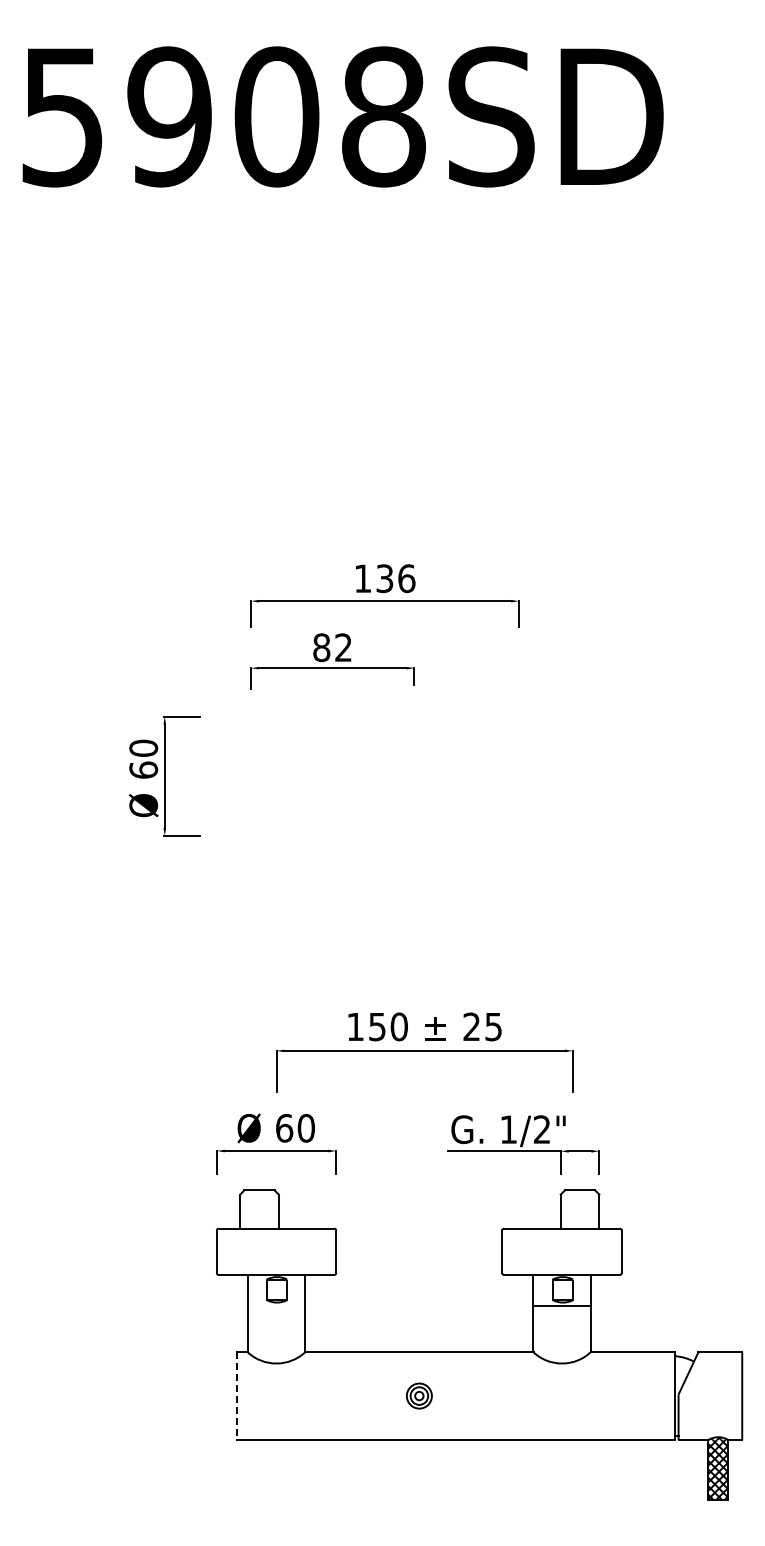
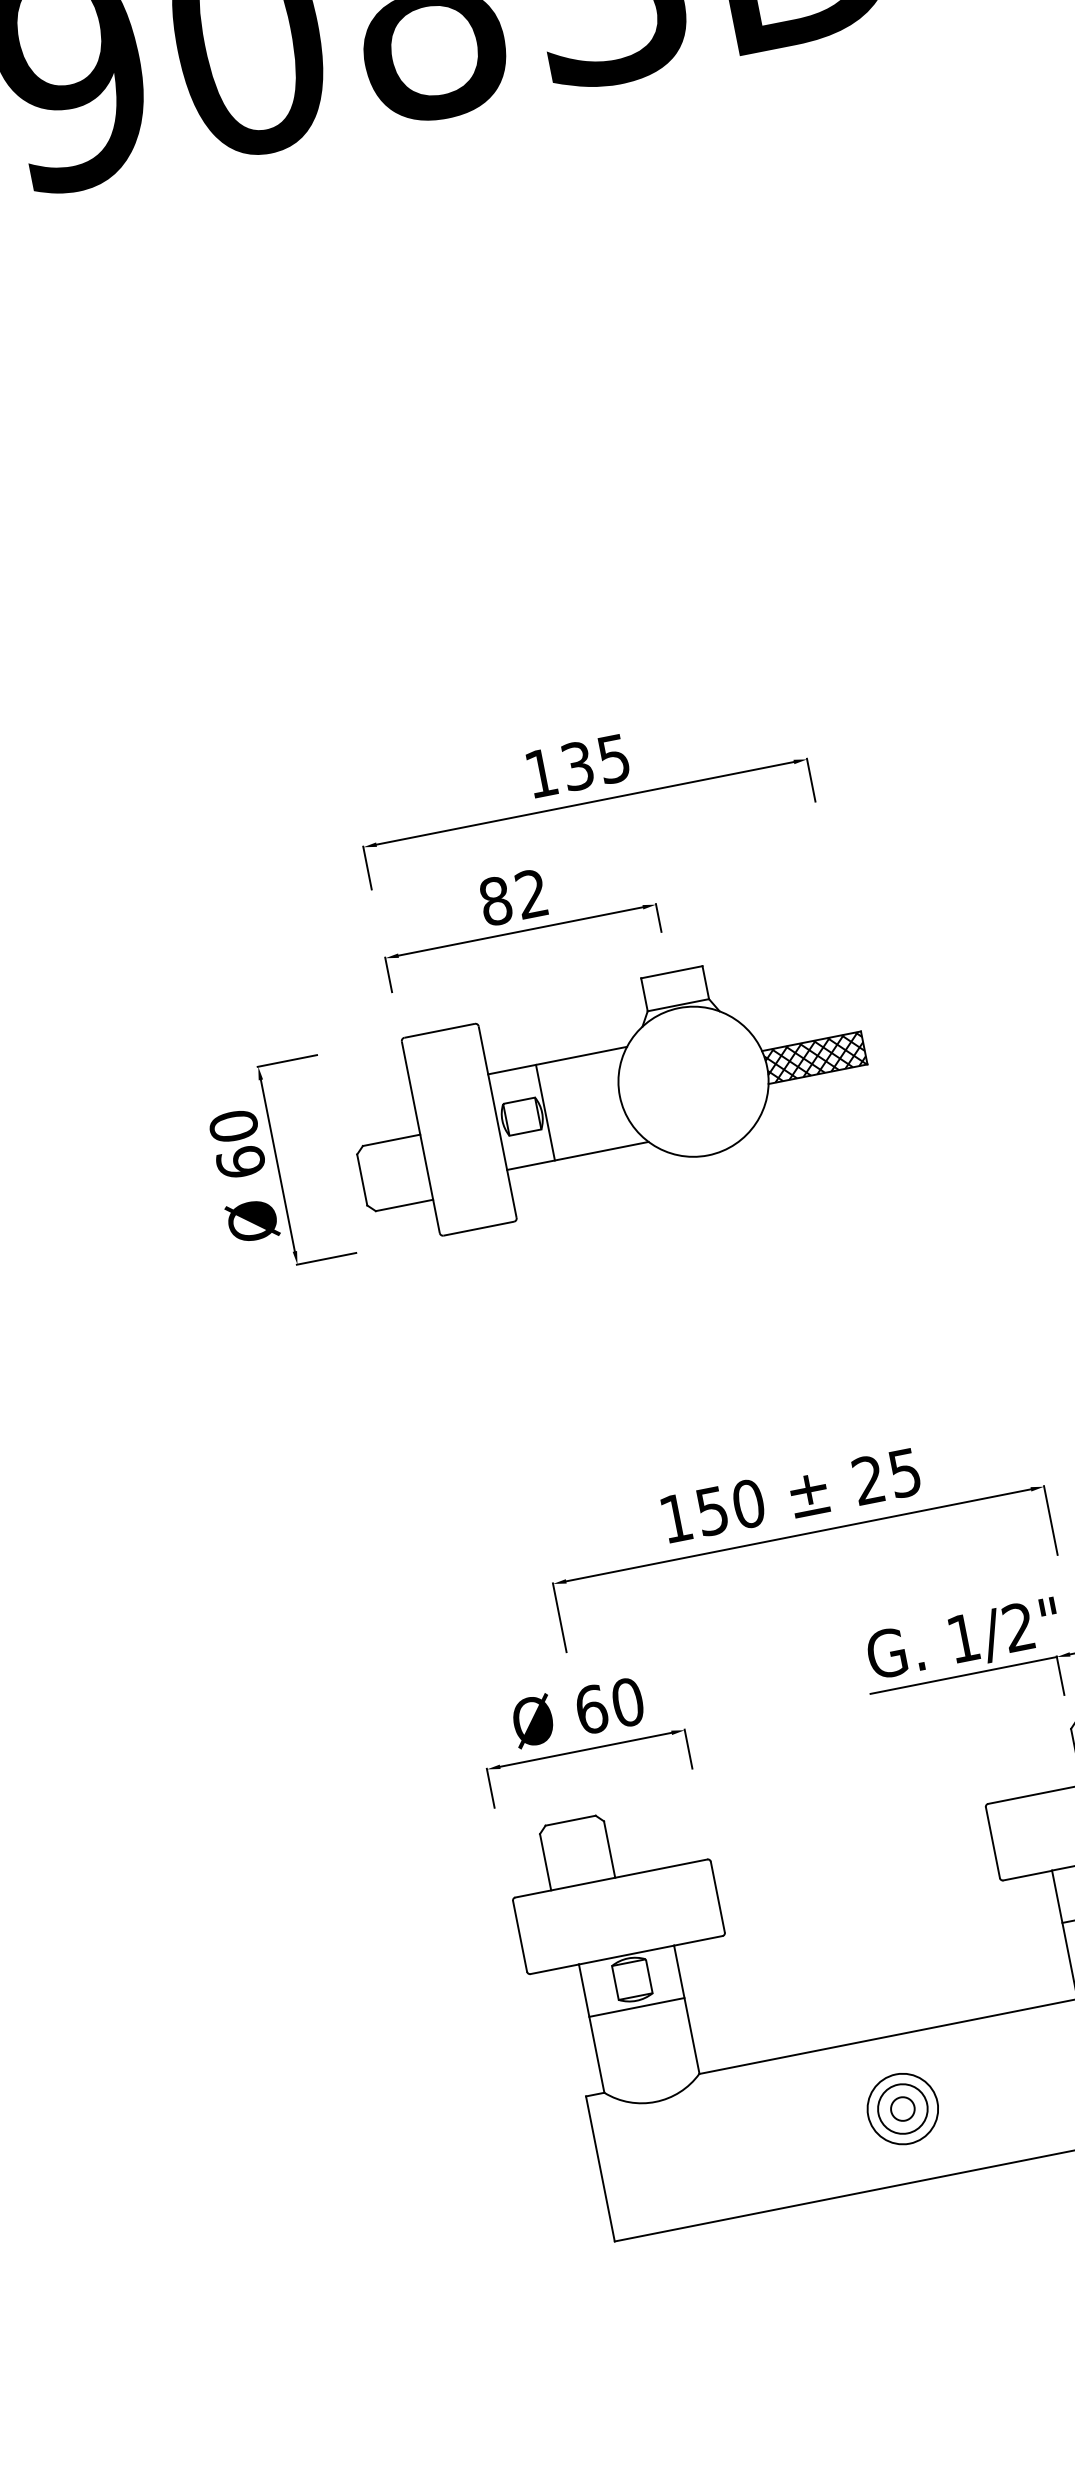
text: (406, 578) -> (613, 758), 136 -> 135
part: (365, 772) -> (609, 1093), added
line: (276, 1306) -> (636, 2007), added
part: (419, 1395) -> (902, 2107), size x1.67
line: (236, 1396) -> (600, 2169), dashed -> solid

